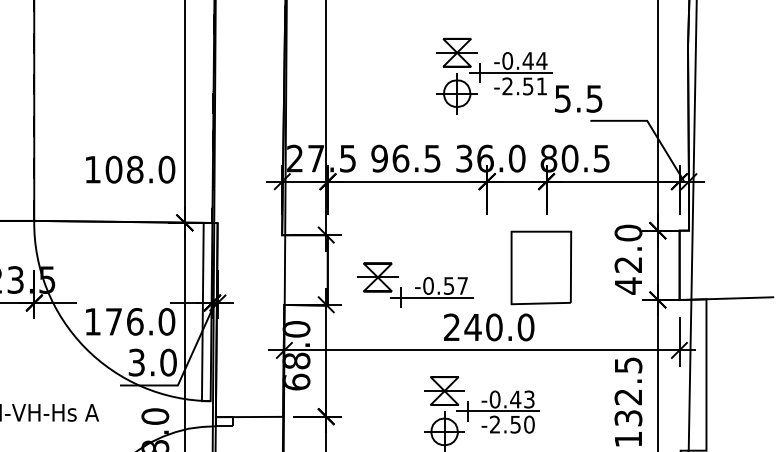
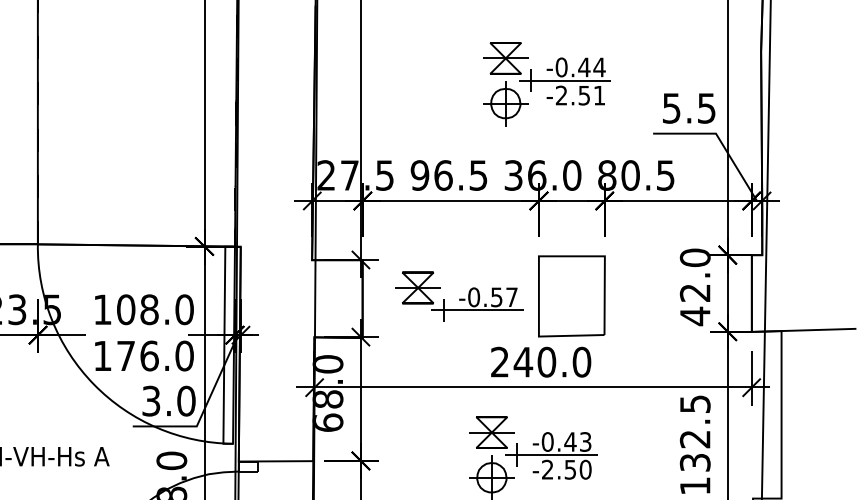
text: (578, 99) -> (689, 108), moved
text: (130, 169) -> (144, 309), moved
part: (540, 268) -> (571, 296), moved
part: (415, 285) -> (459, 296), moved

